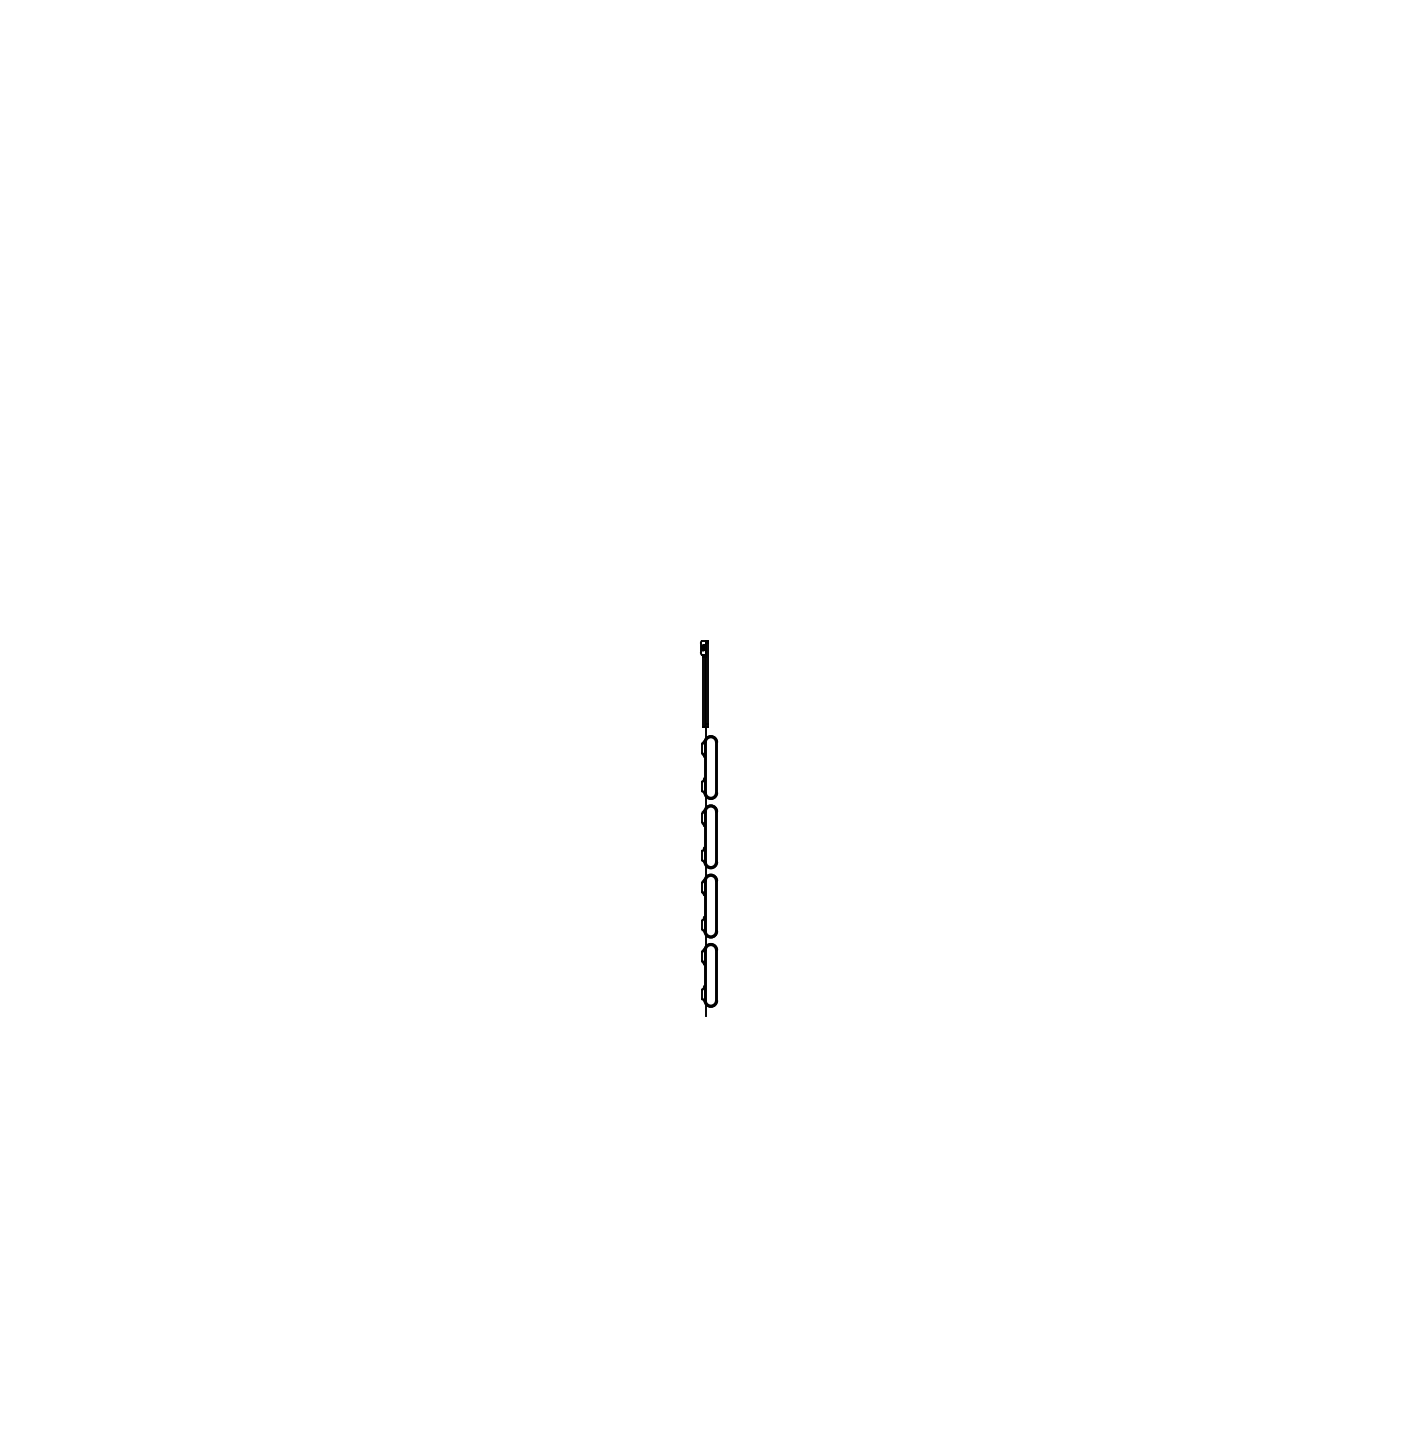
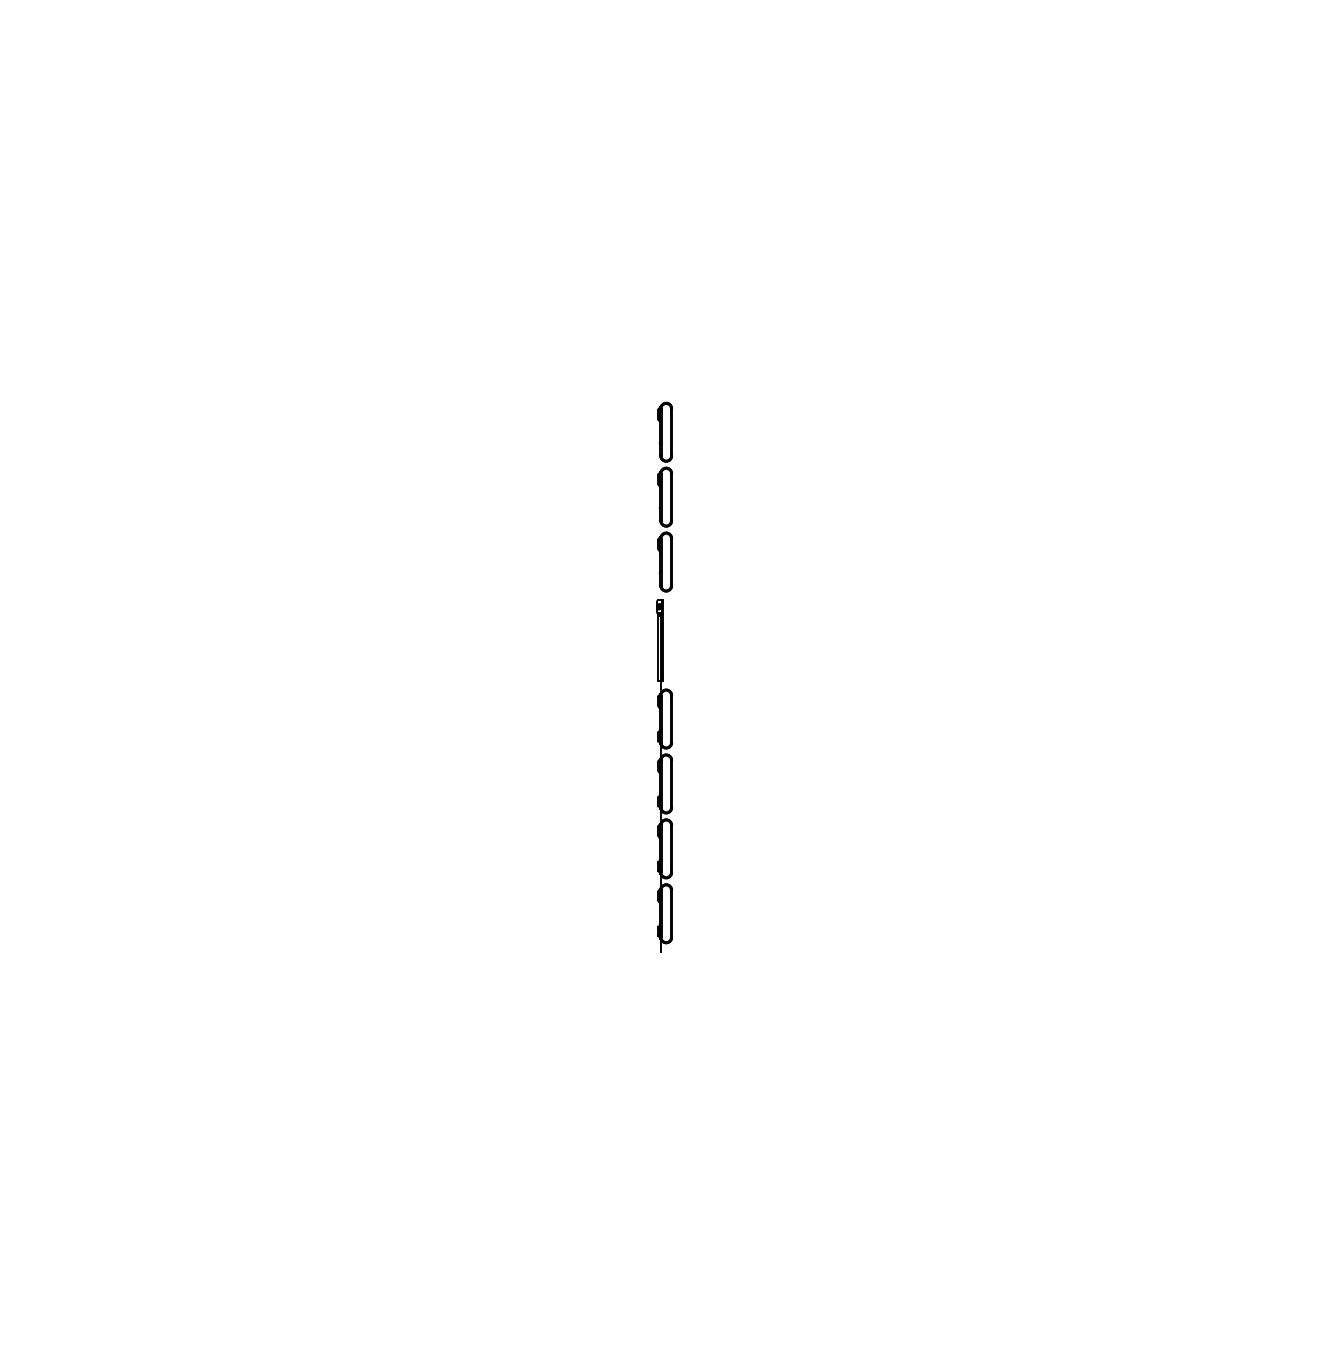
part: (709, 530) -> (664, 496), added

